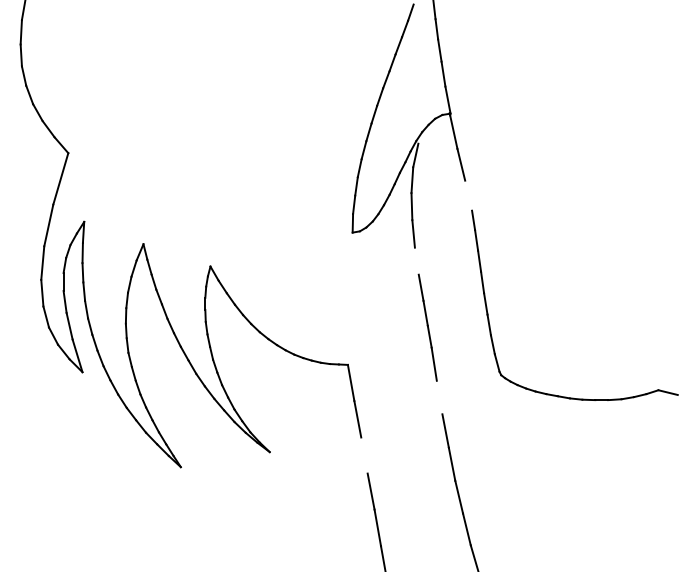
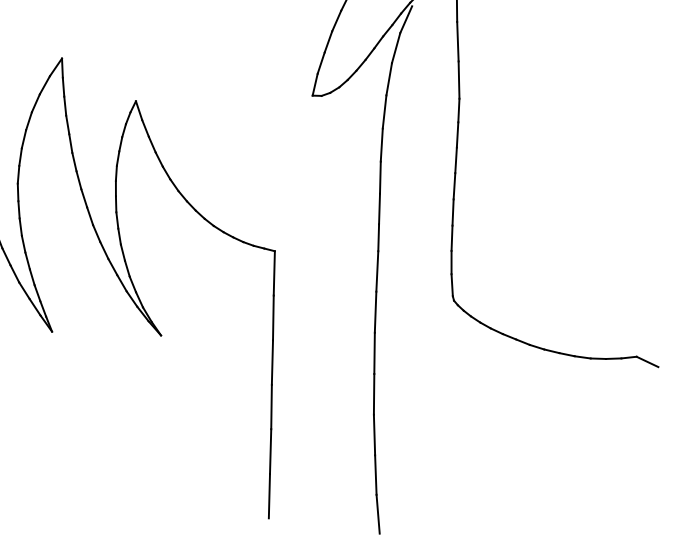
line: (468, 195) -> (458, 79), added
line: (416, 260) -> (381, 144), added
line: (439, 397) -> (375, 312), added
line: (364, 455) -> (272, 362), added

